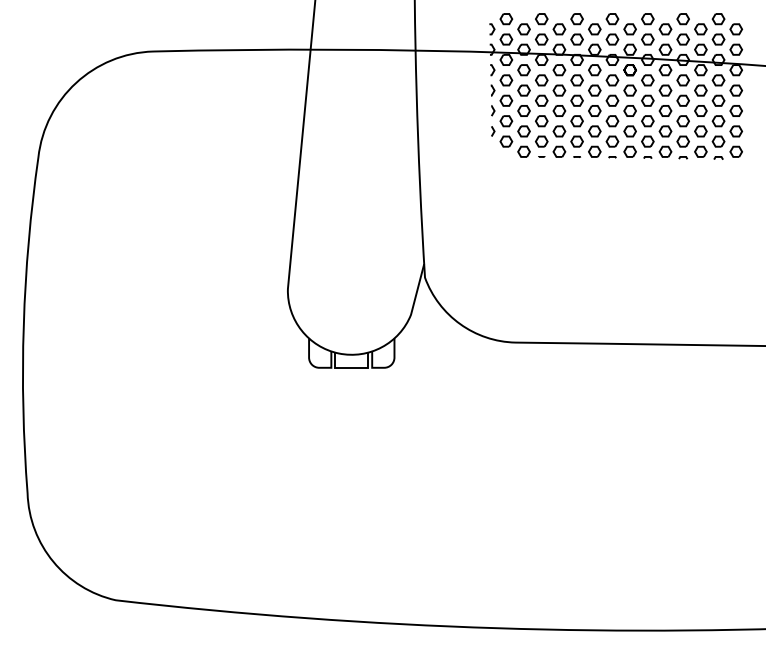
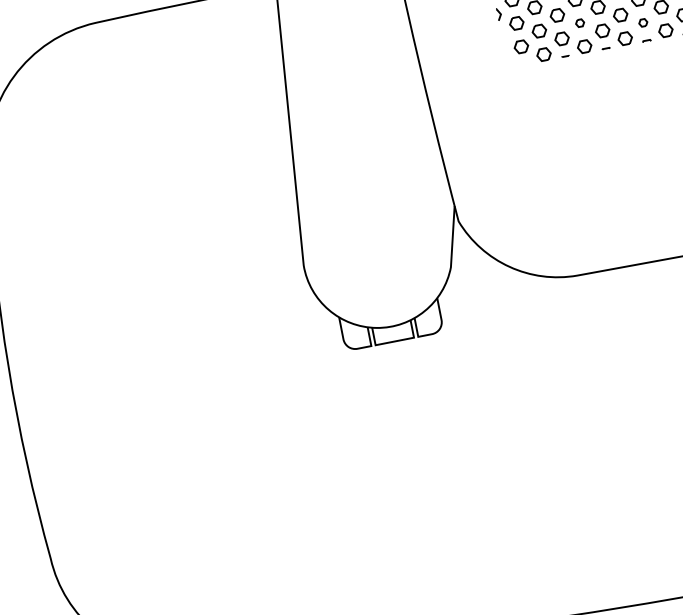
line: (493, 131) -> (504, 38), removed
part: (559, 131) -> (580, 23), size x0.6
part: (612, 141) -> (643, 22), size x0.6

